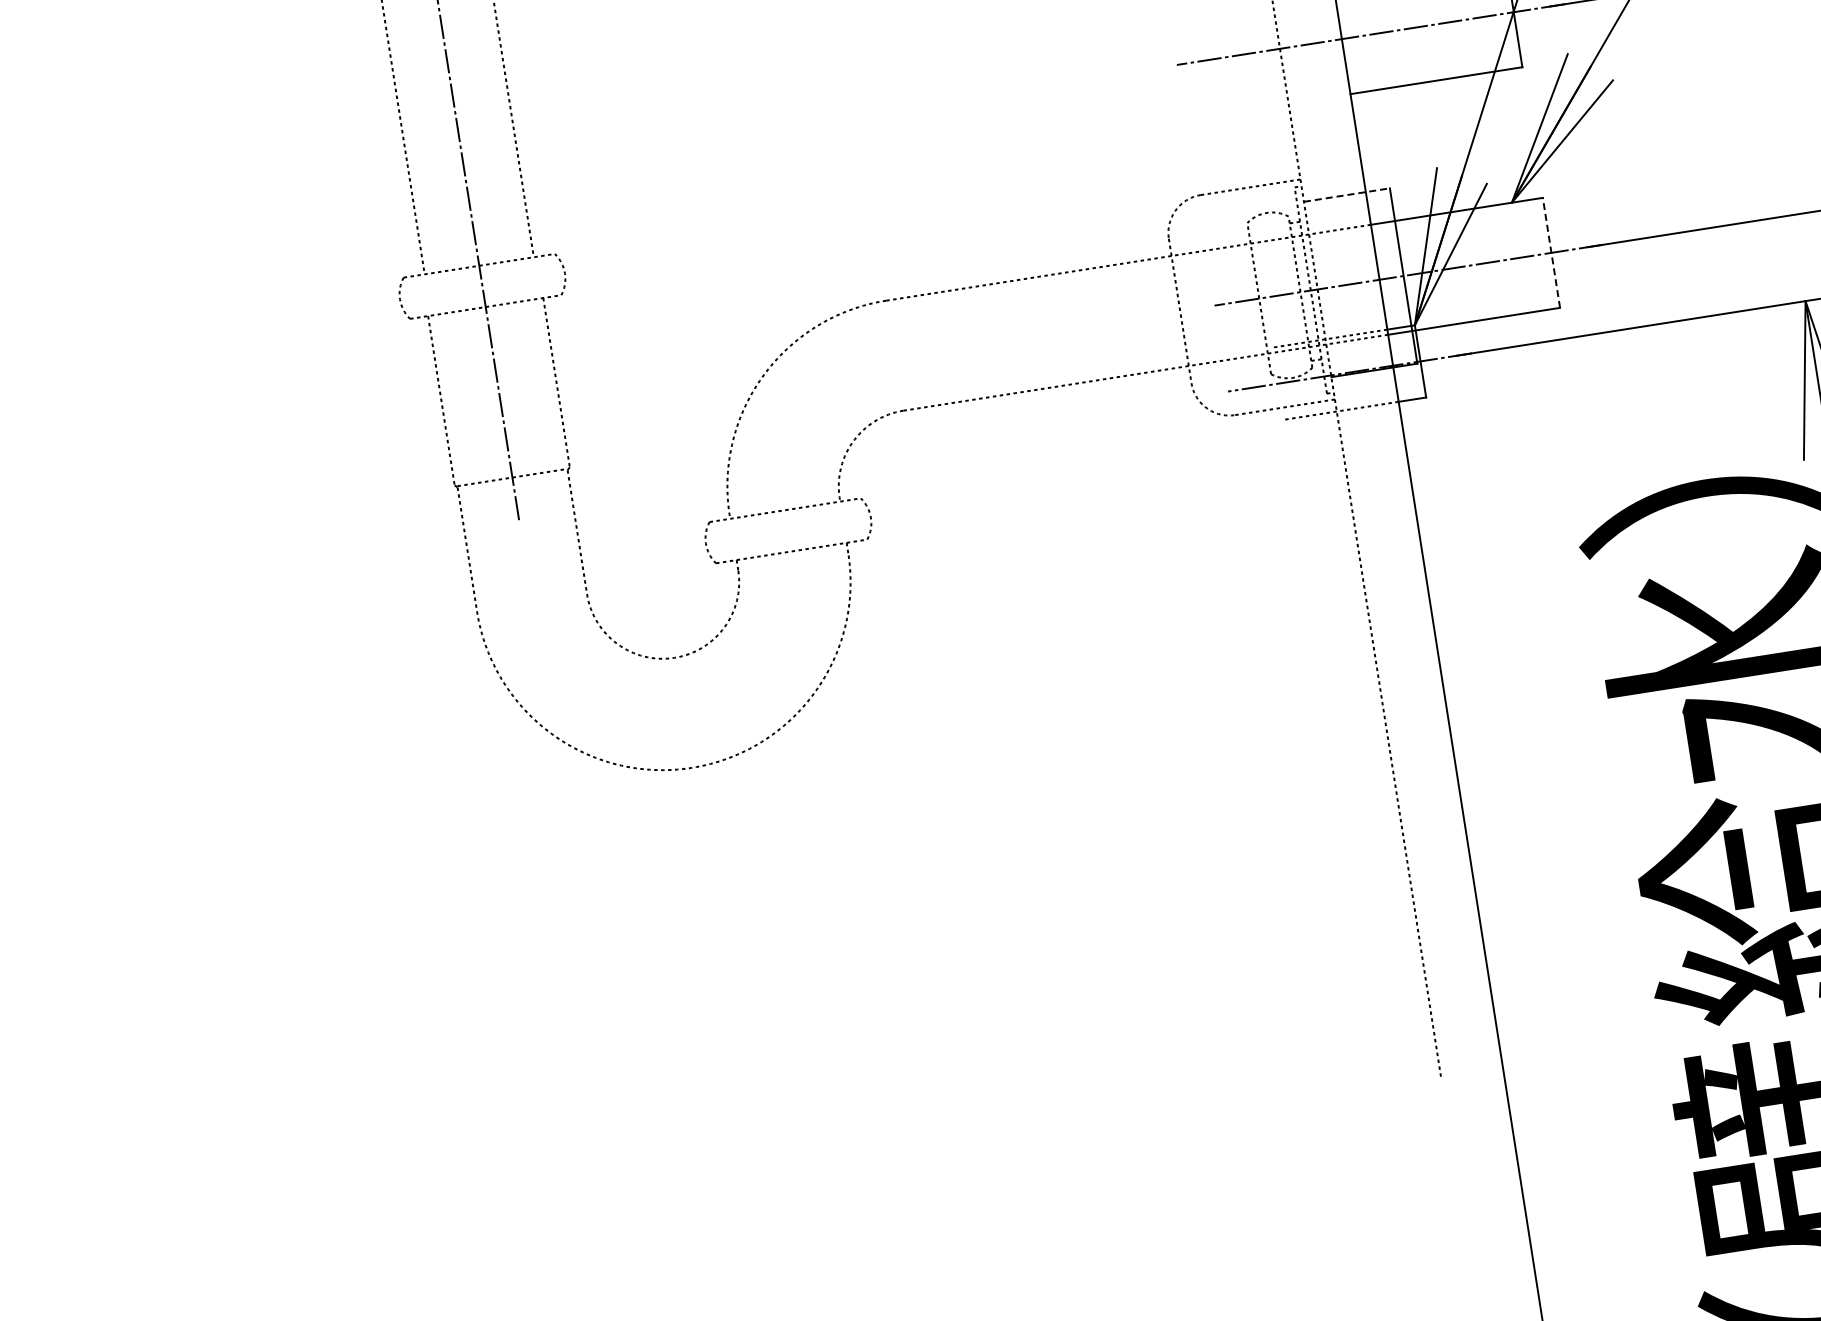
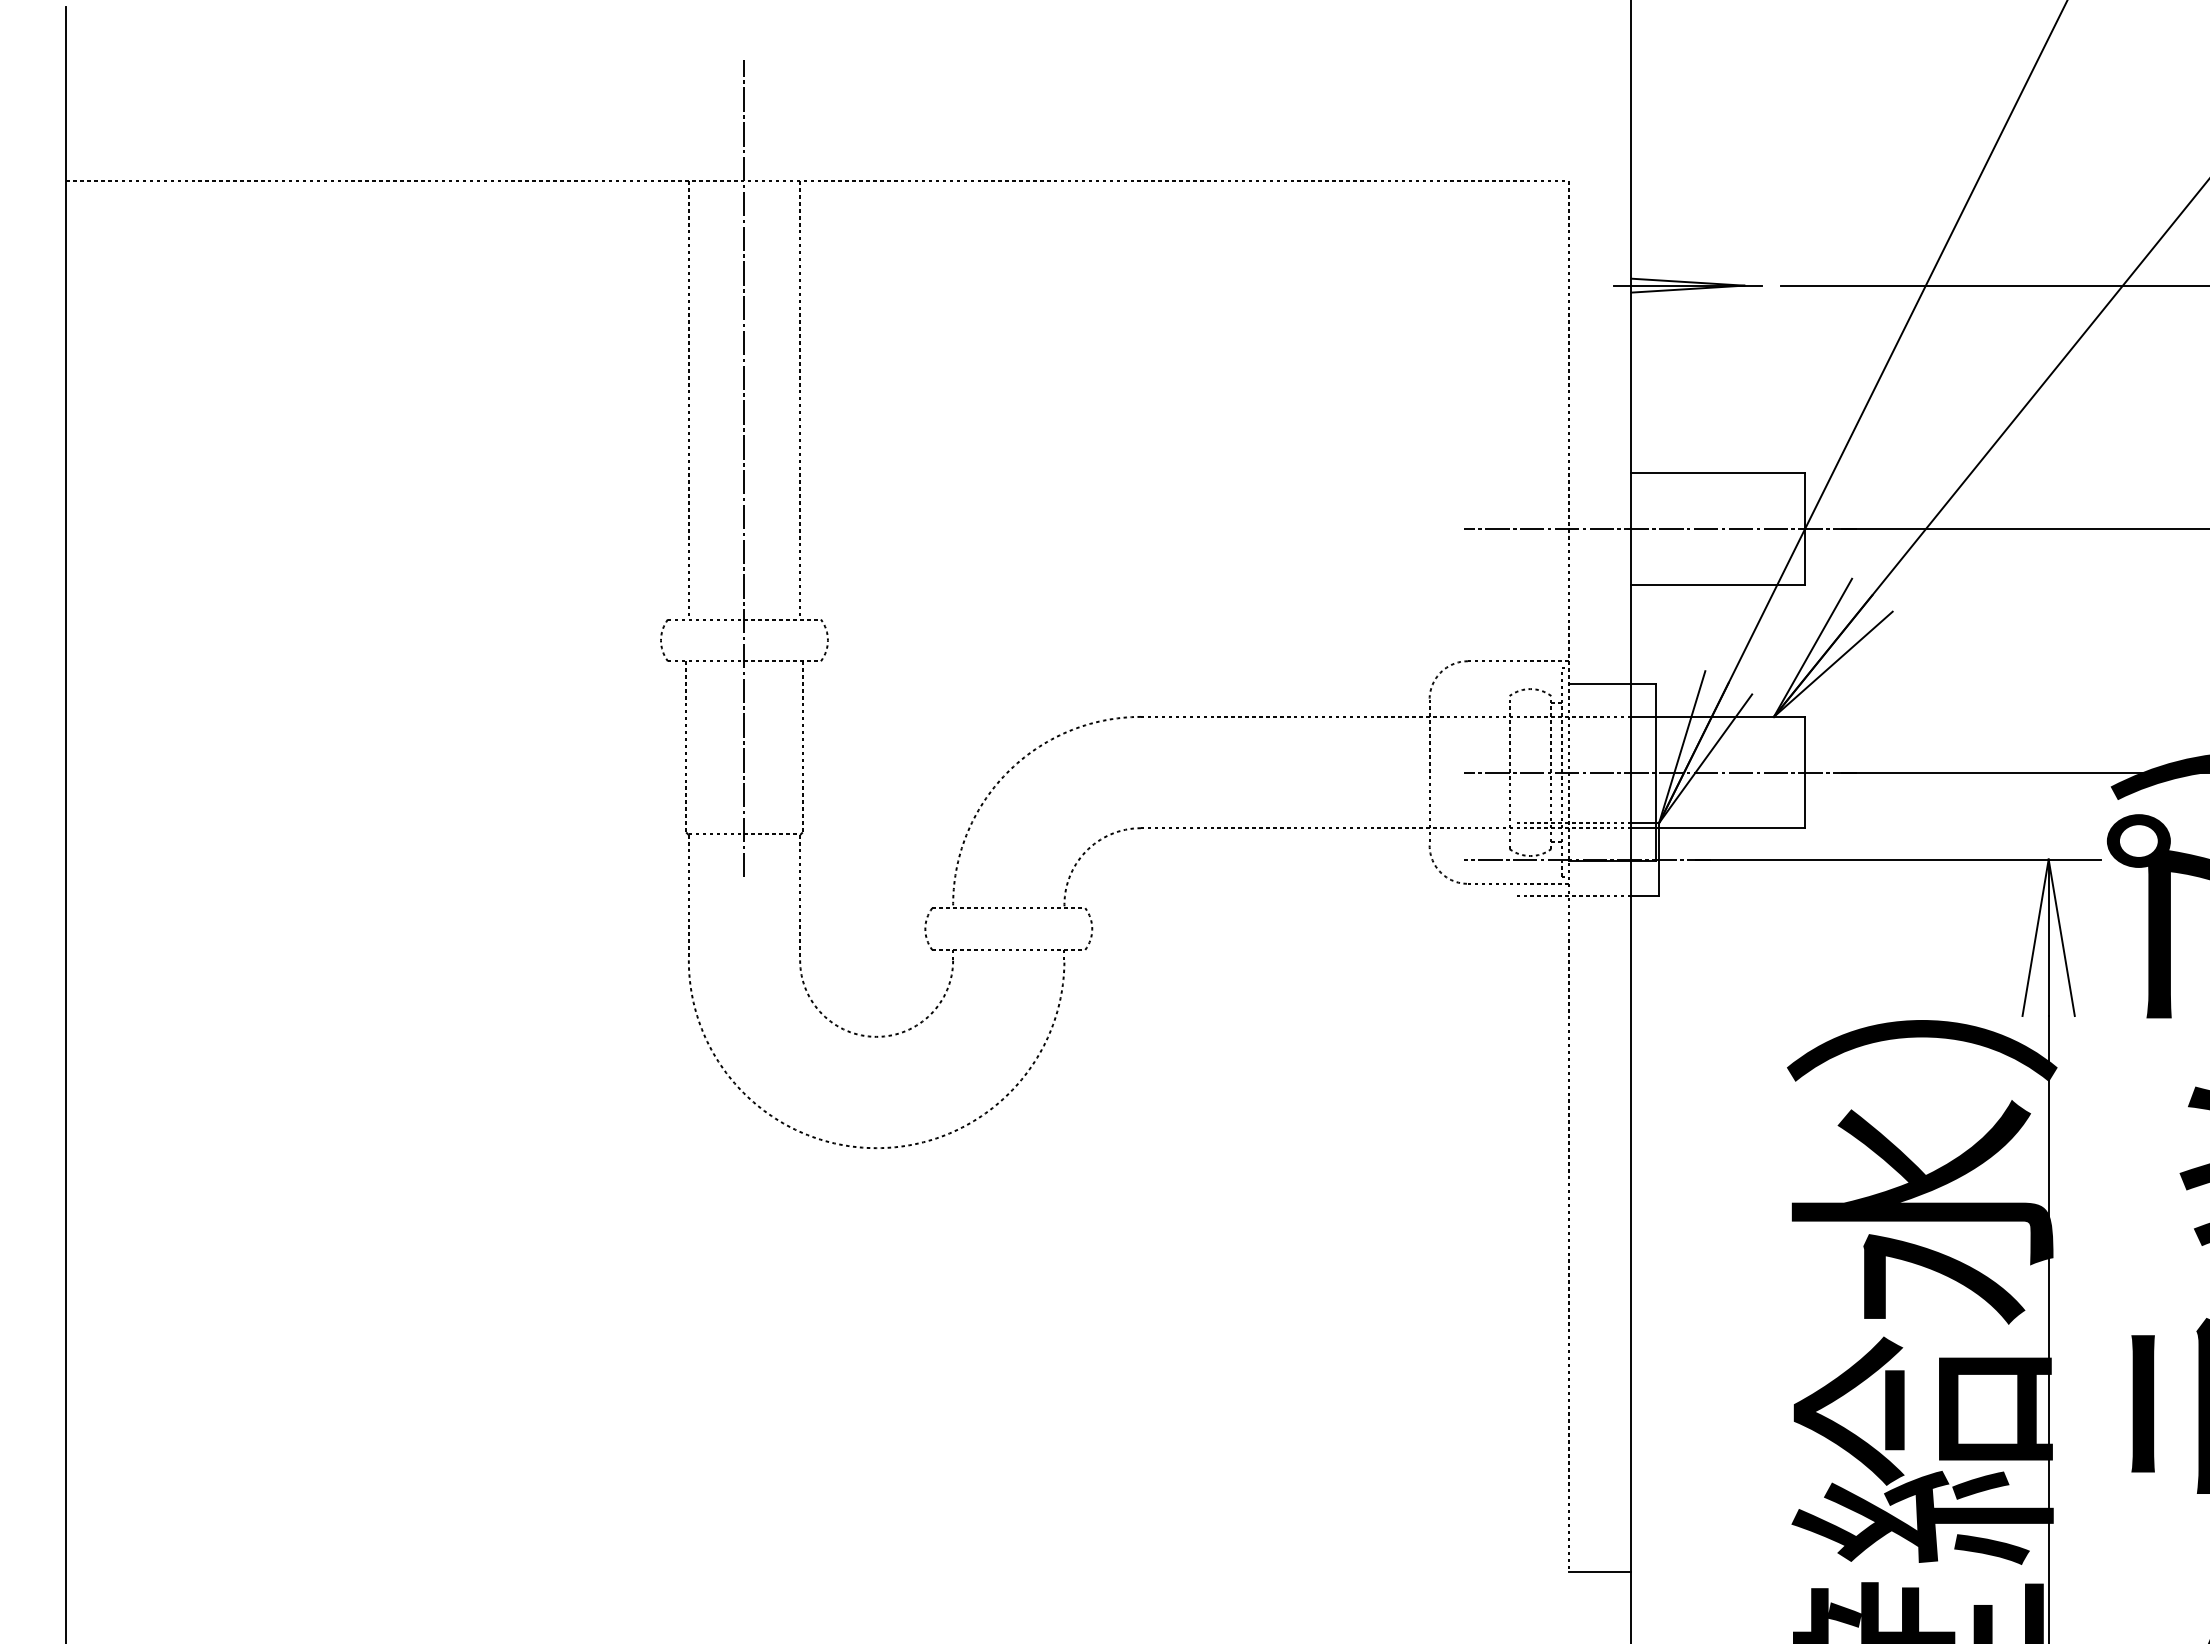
line: (1347, 194) -> (1612, 683), dashed -> solid
line: (1551, 252) -> (1805, 772), dashed -> solid
line: (1471, 1075) -> (1599, 1572), added

